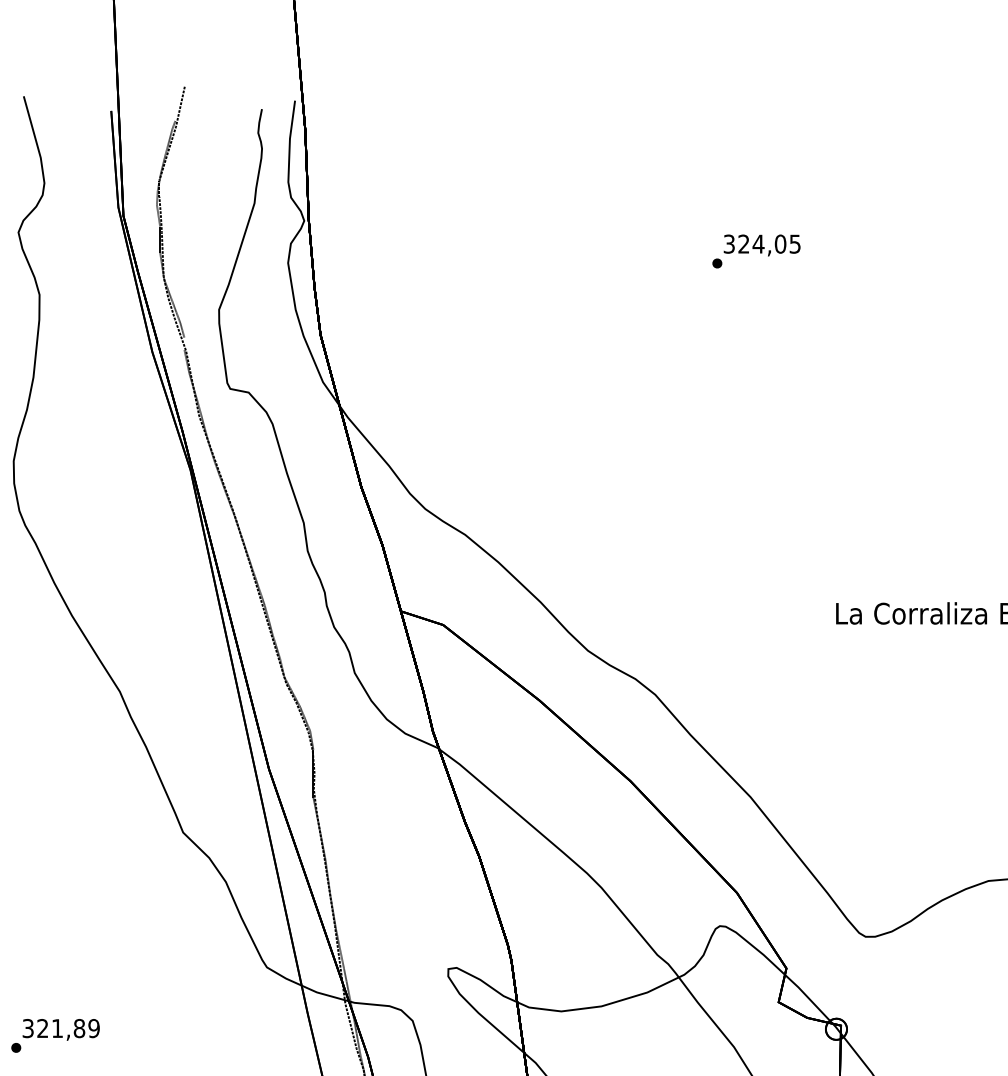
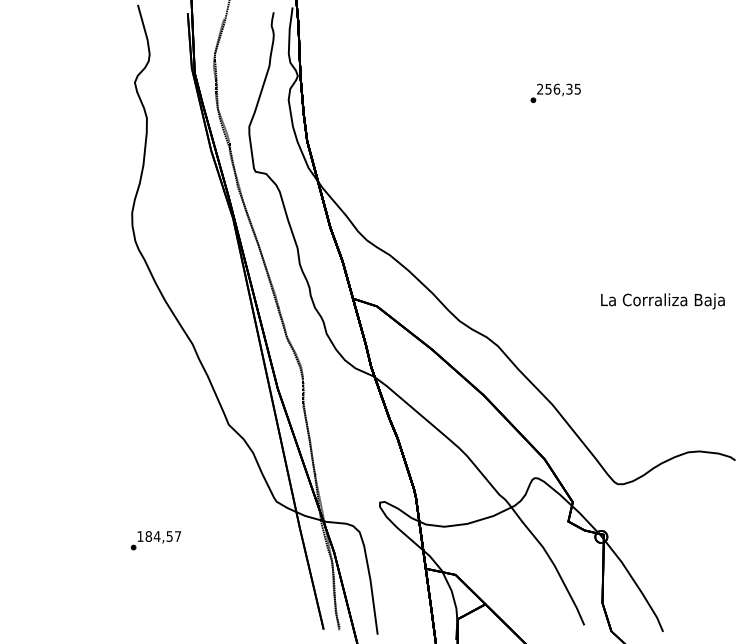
text: (754, 242) -> (554, 88), 324,05 -> 256,35
text: (61, 1028) -> (159, 536), 321,89 -> 184,57

